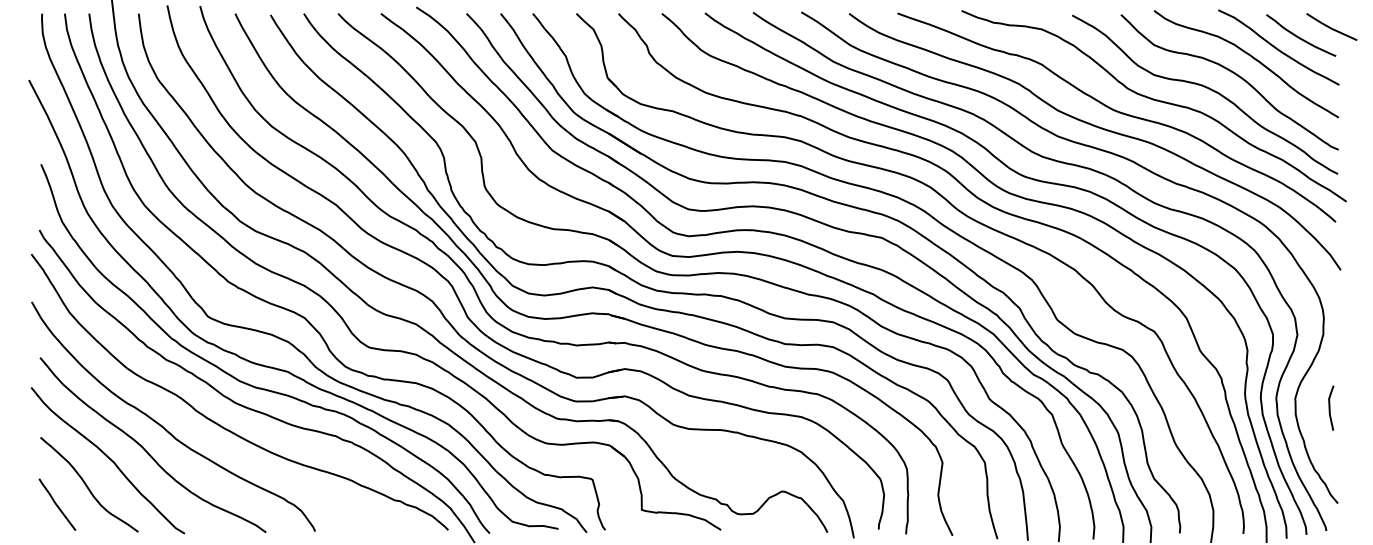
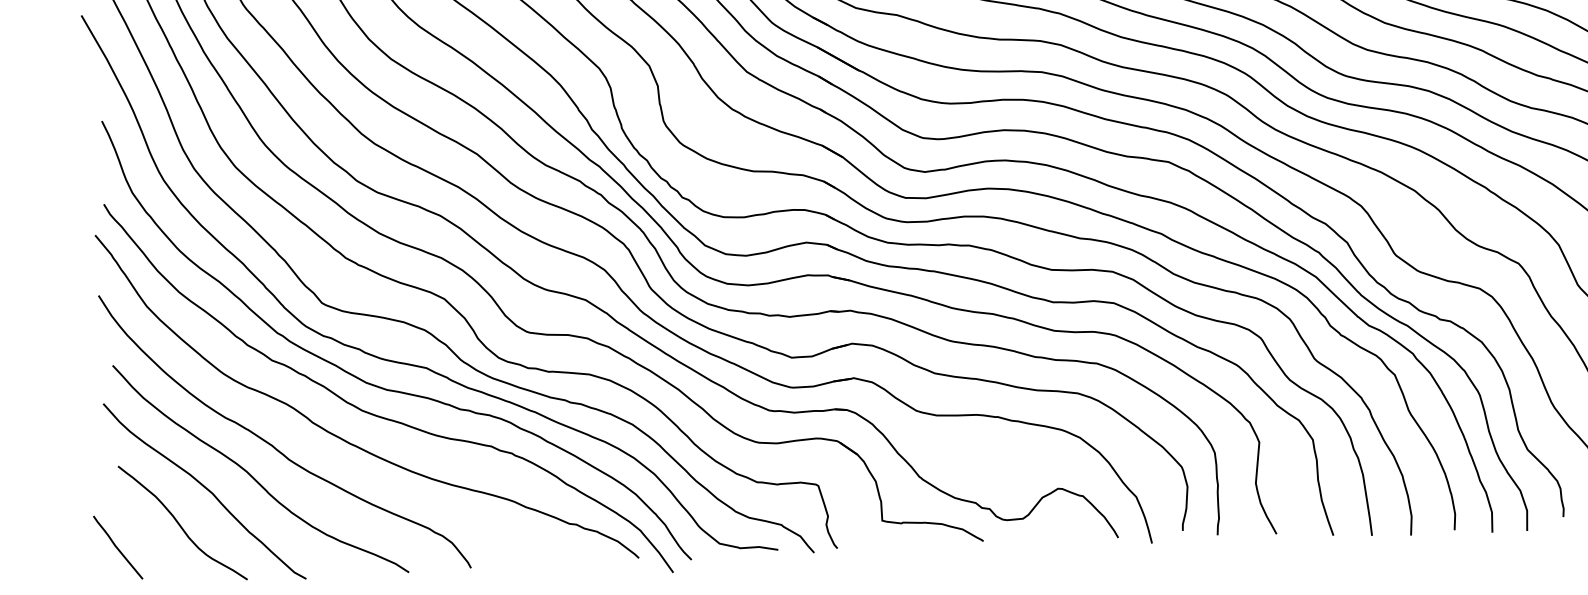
line: (57, 504) -> (118, 547), moved

